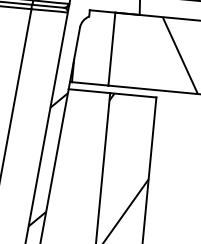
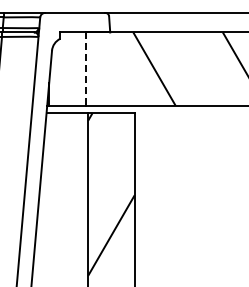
line: (111, 49) -> (85, 69), solid -> dashed
hatch: (47, 159) -> (32, 185), removed

